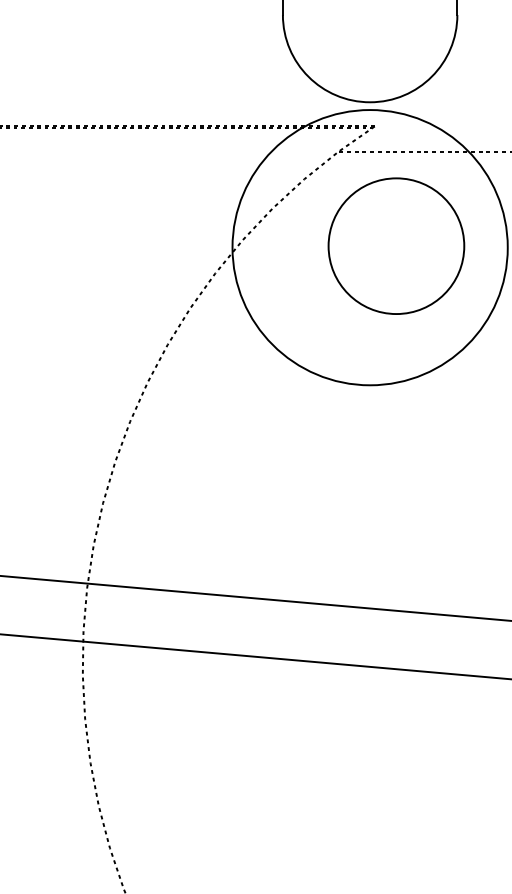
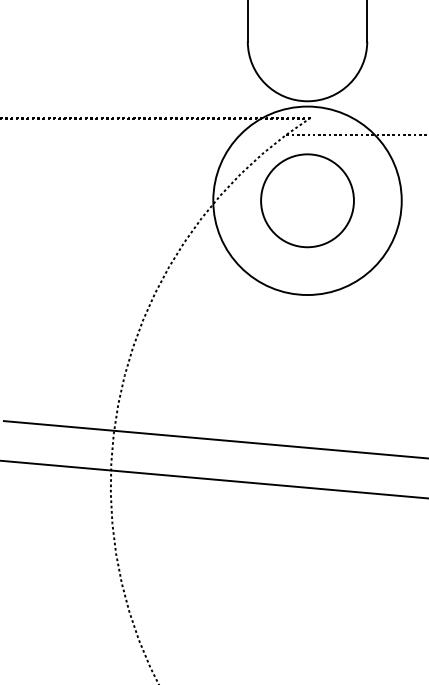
circle: (396, 245) -> (307, 200), moved

